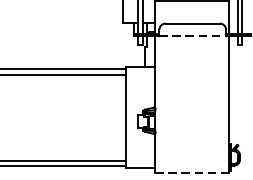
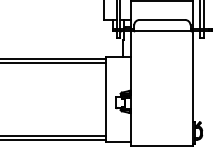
line: (192, 36) -> (162, 30), dashed -> solid
line: (192, 172) -> (162, 145), dashed -> solid

